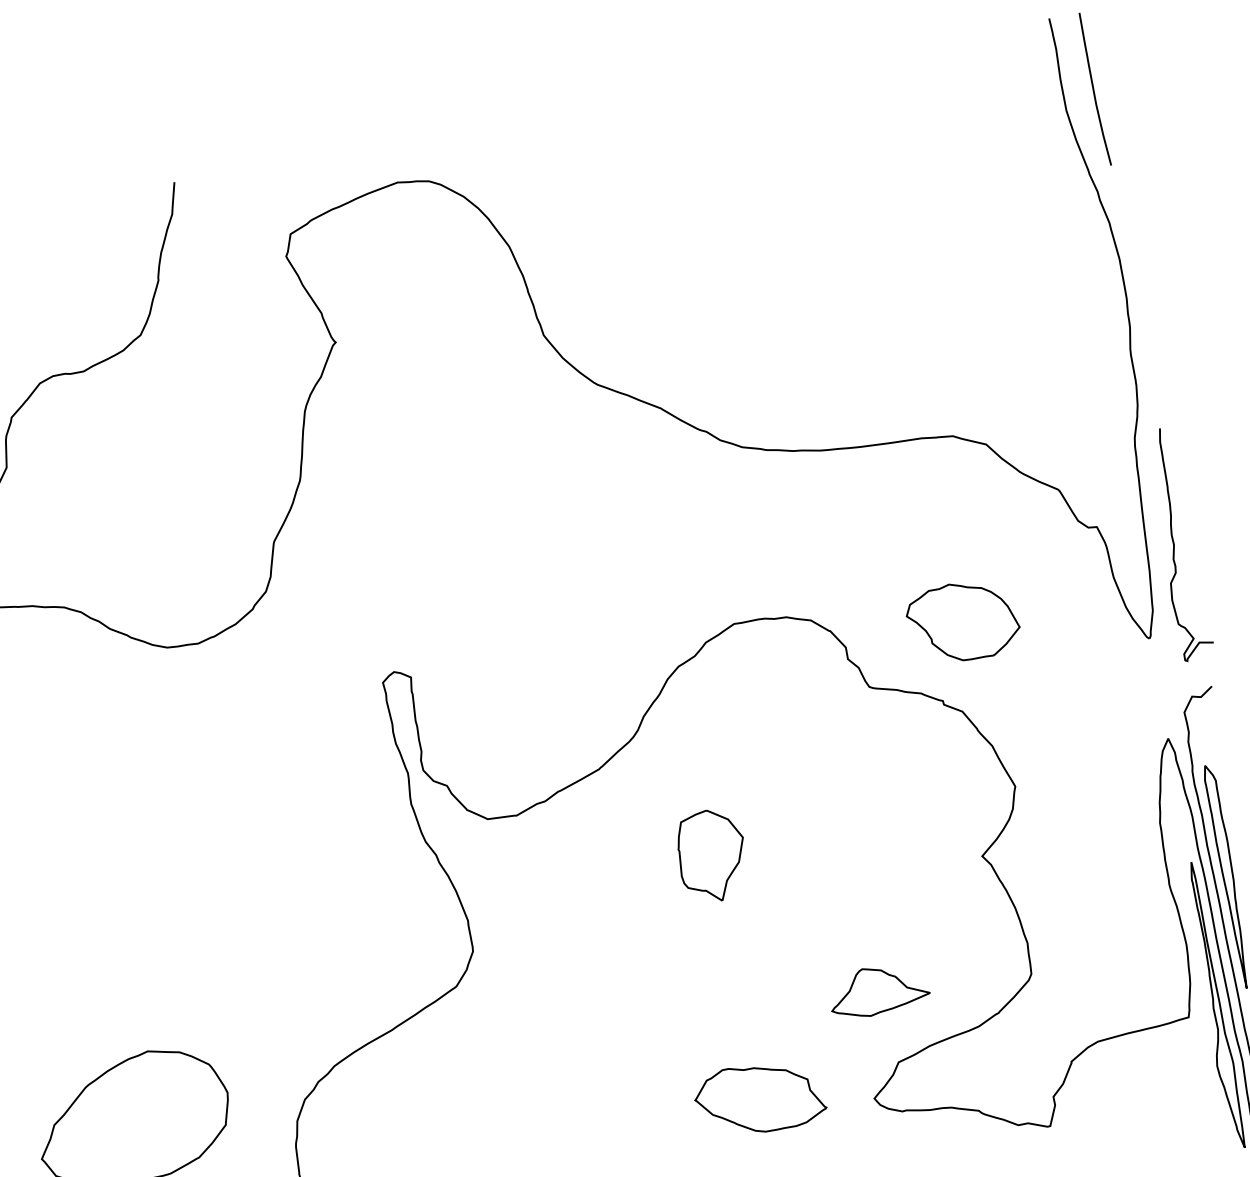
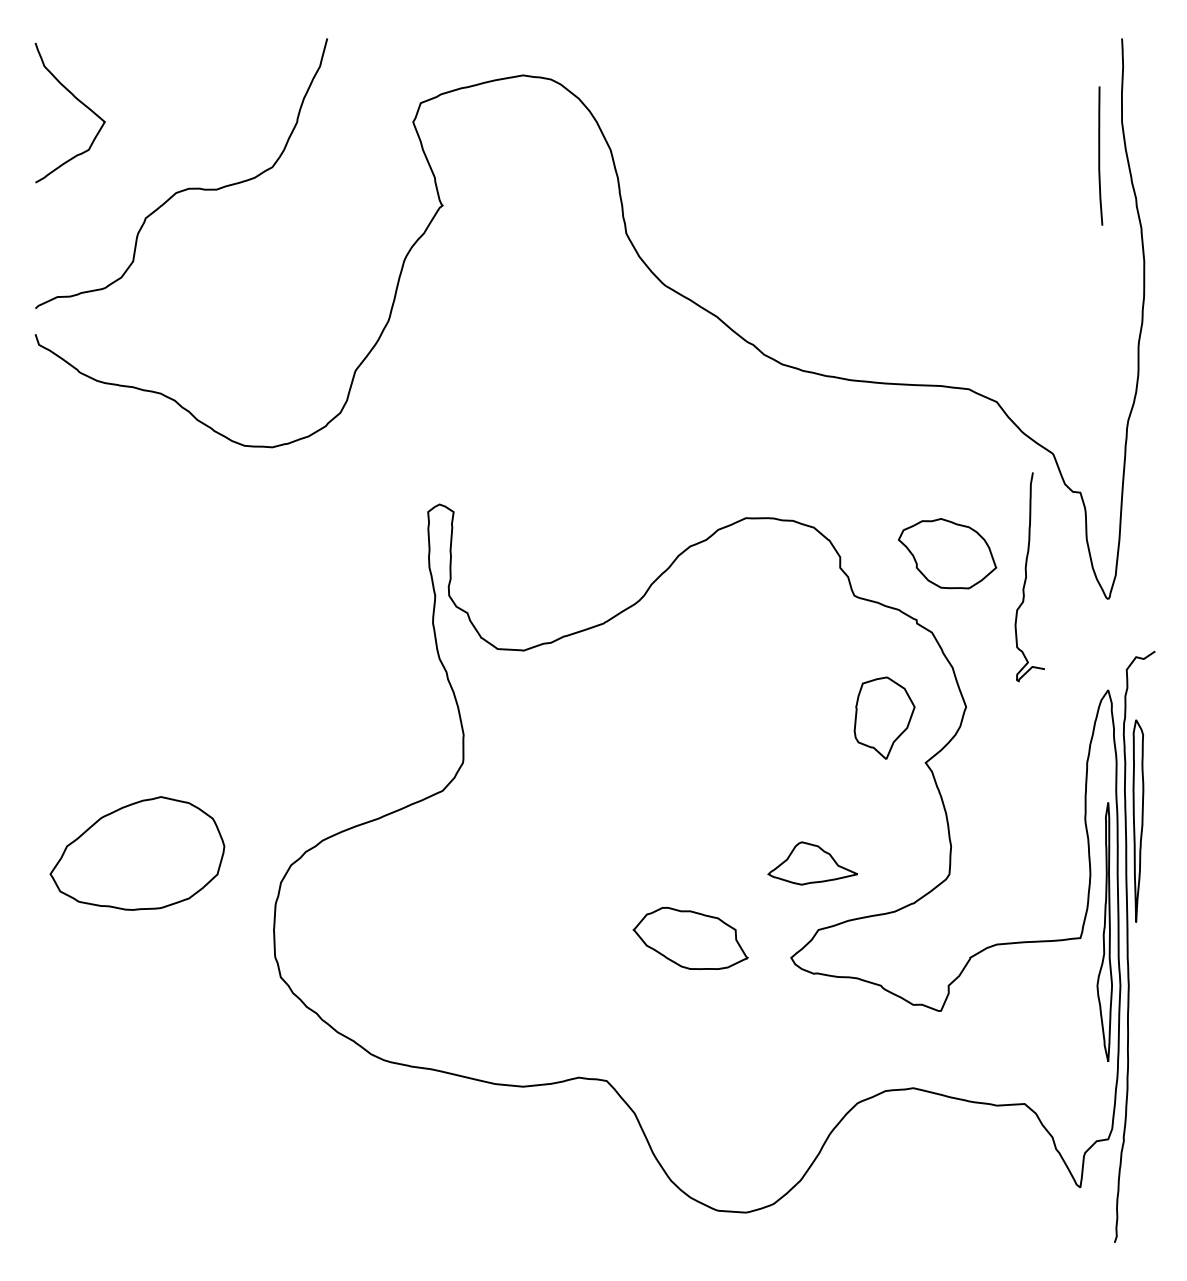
curve: (1094, 88) -> (1100, 155), moved
curve: (1174, 545) -> (1026, 577), moved
part: (711, 855) -> (884, 717), moved

